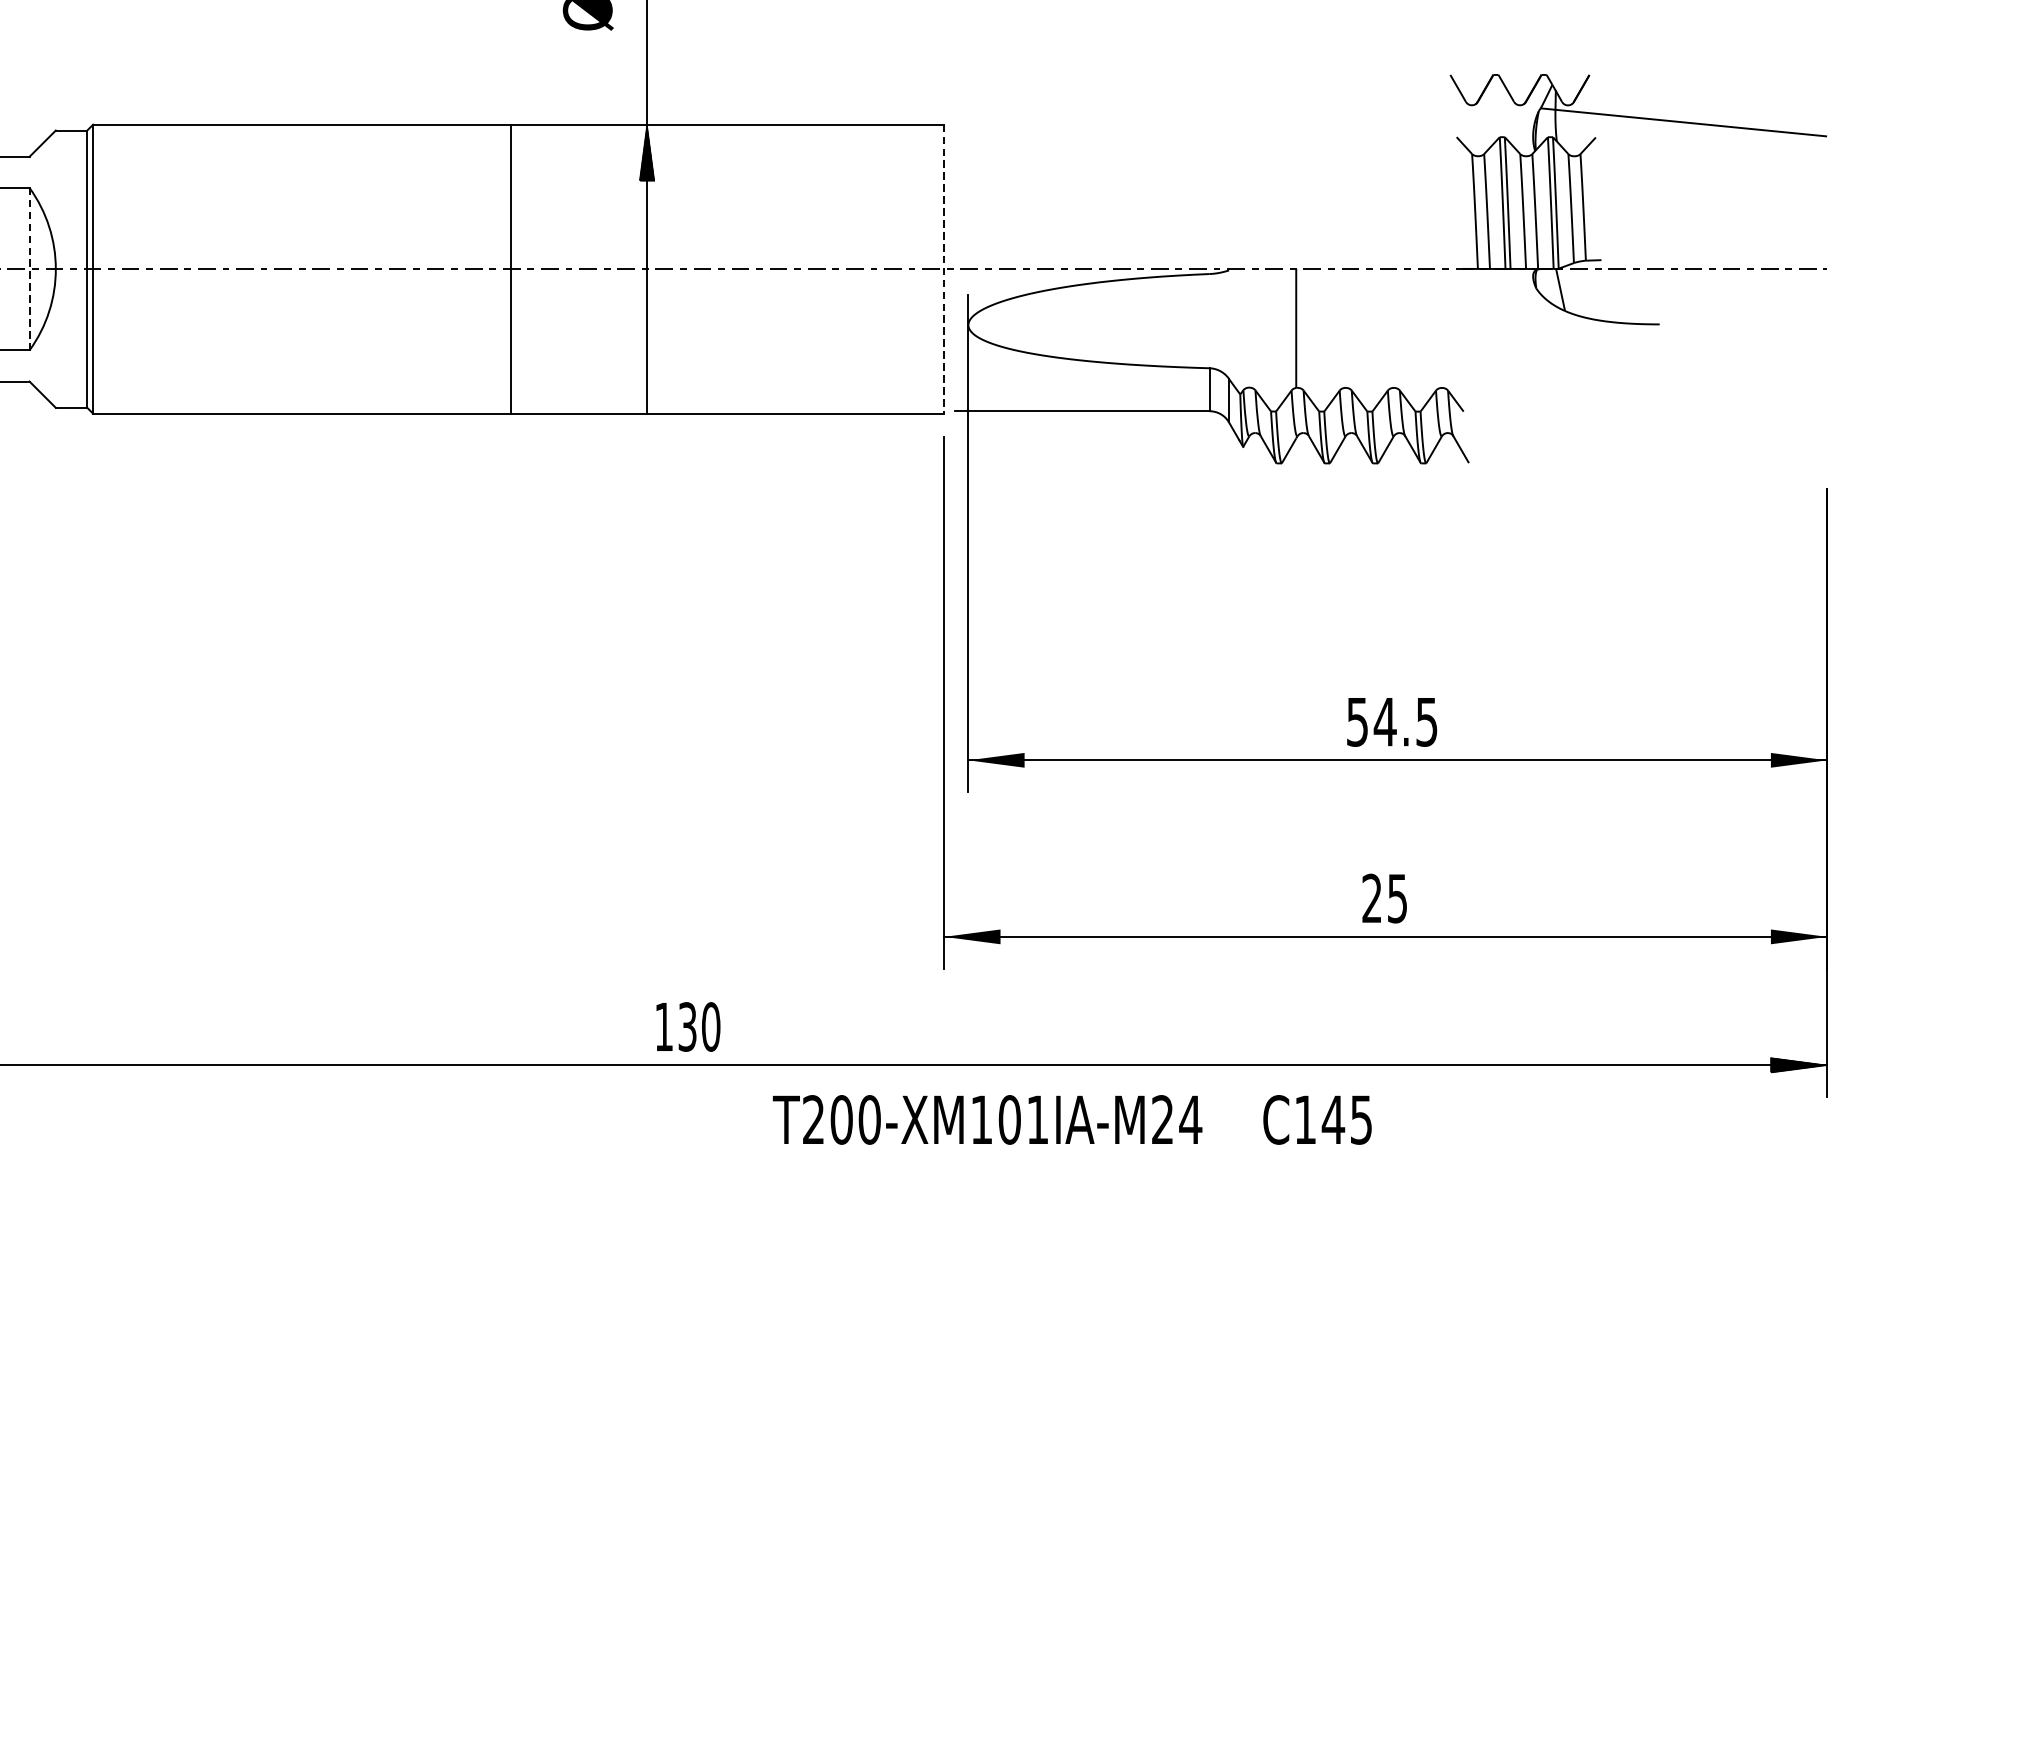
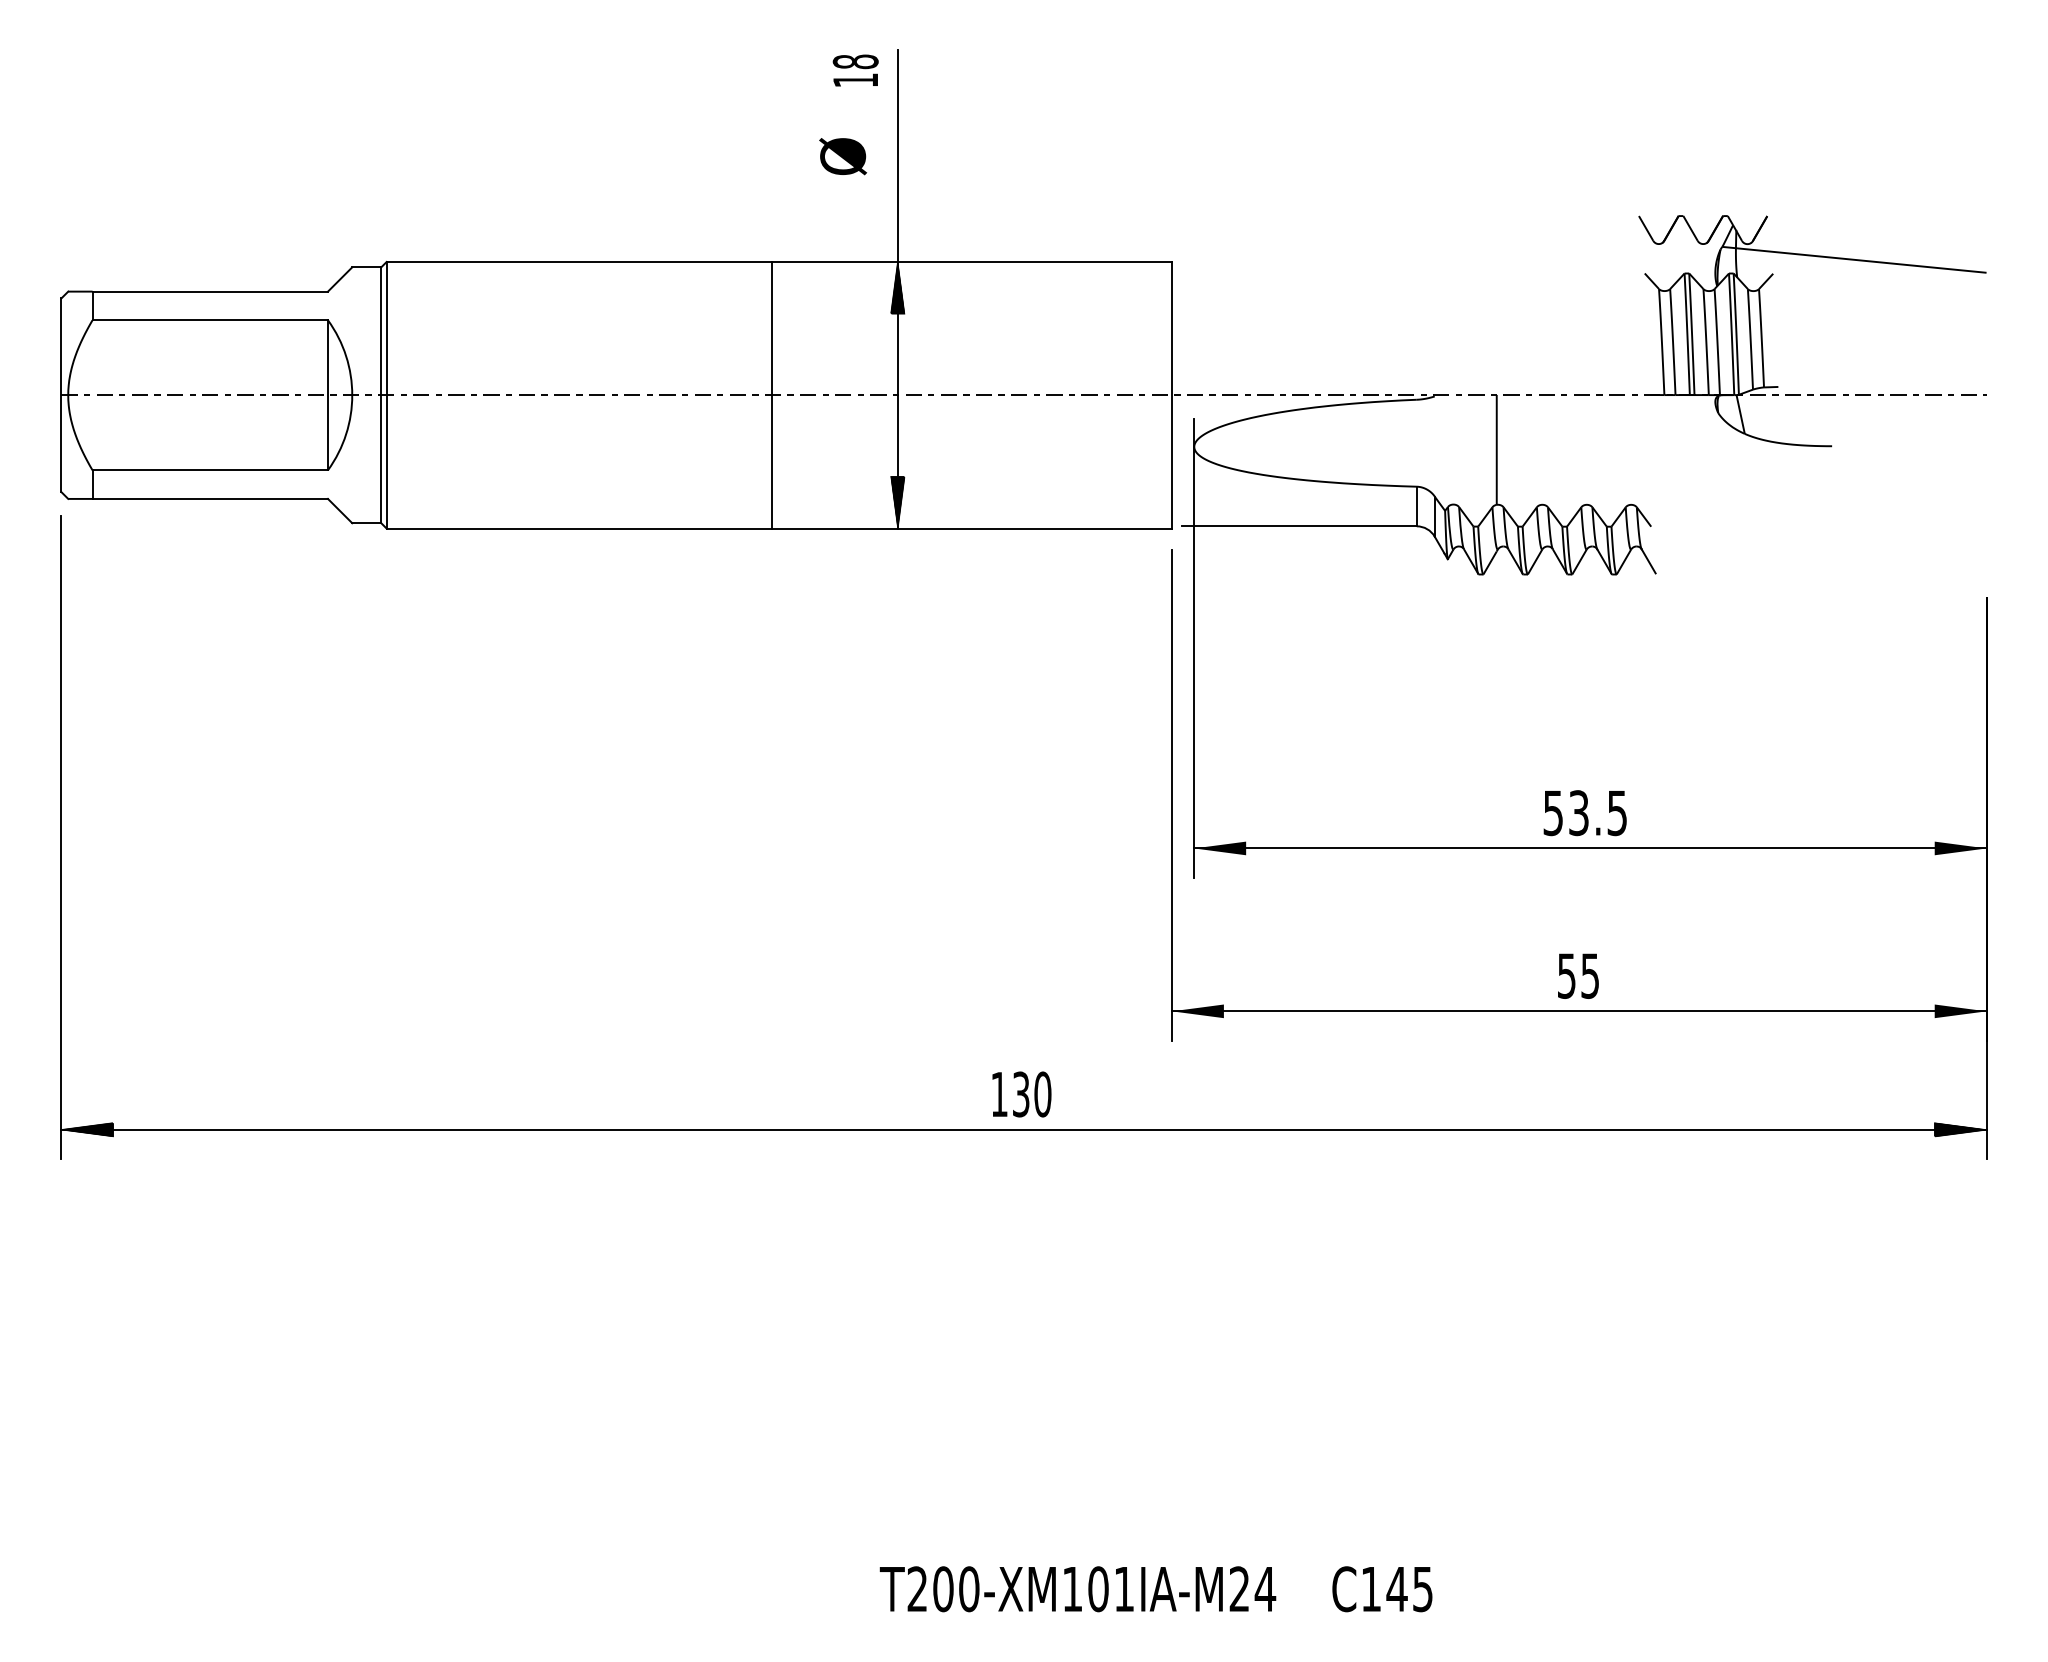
line: (28, 269) -> (327, 395), dashed -> solid
line: (944, 269) -> (1172, 395), dashed -> solid
hatch: (646, 385) -> (897, 502), added
text: (1384, 722) -> (1578, 813), 54.5 -> 53.5
text: (1371, 898) -> (1566, 975), 25 -> 55
text: (687, 1026) -> (1021, 1094), moved
text: (1071, 1120) -> (1155, 1589), moved

